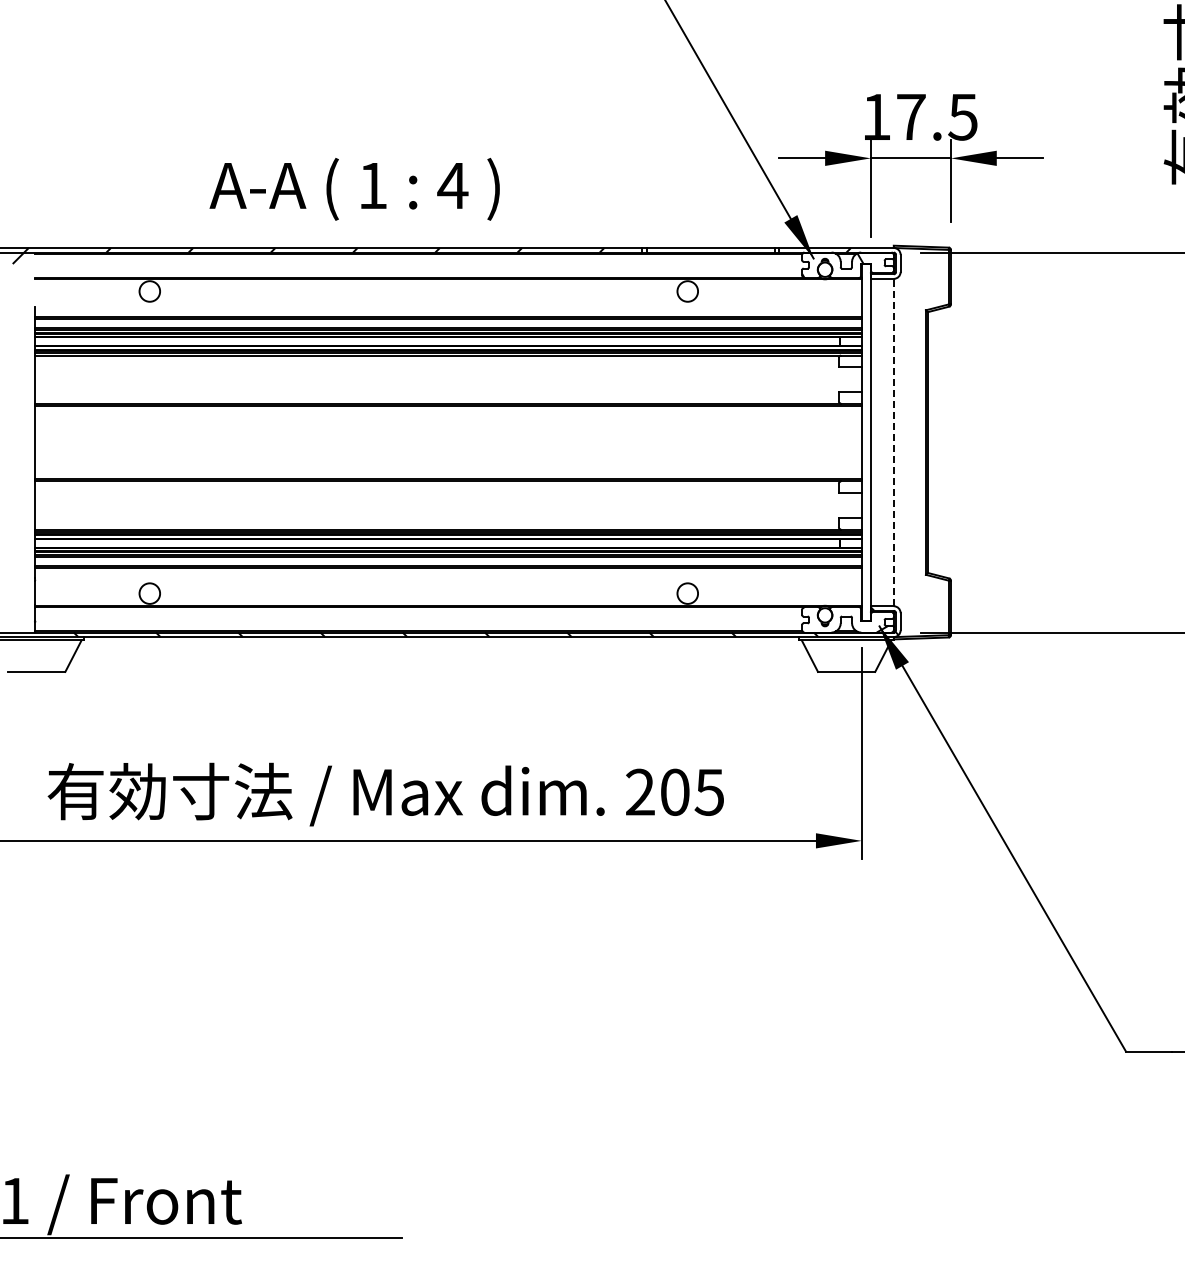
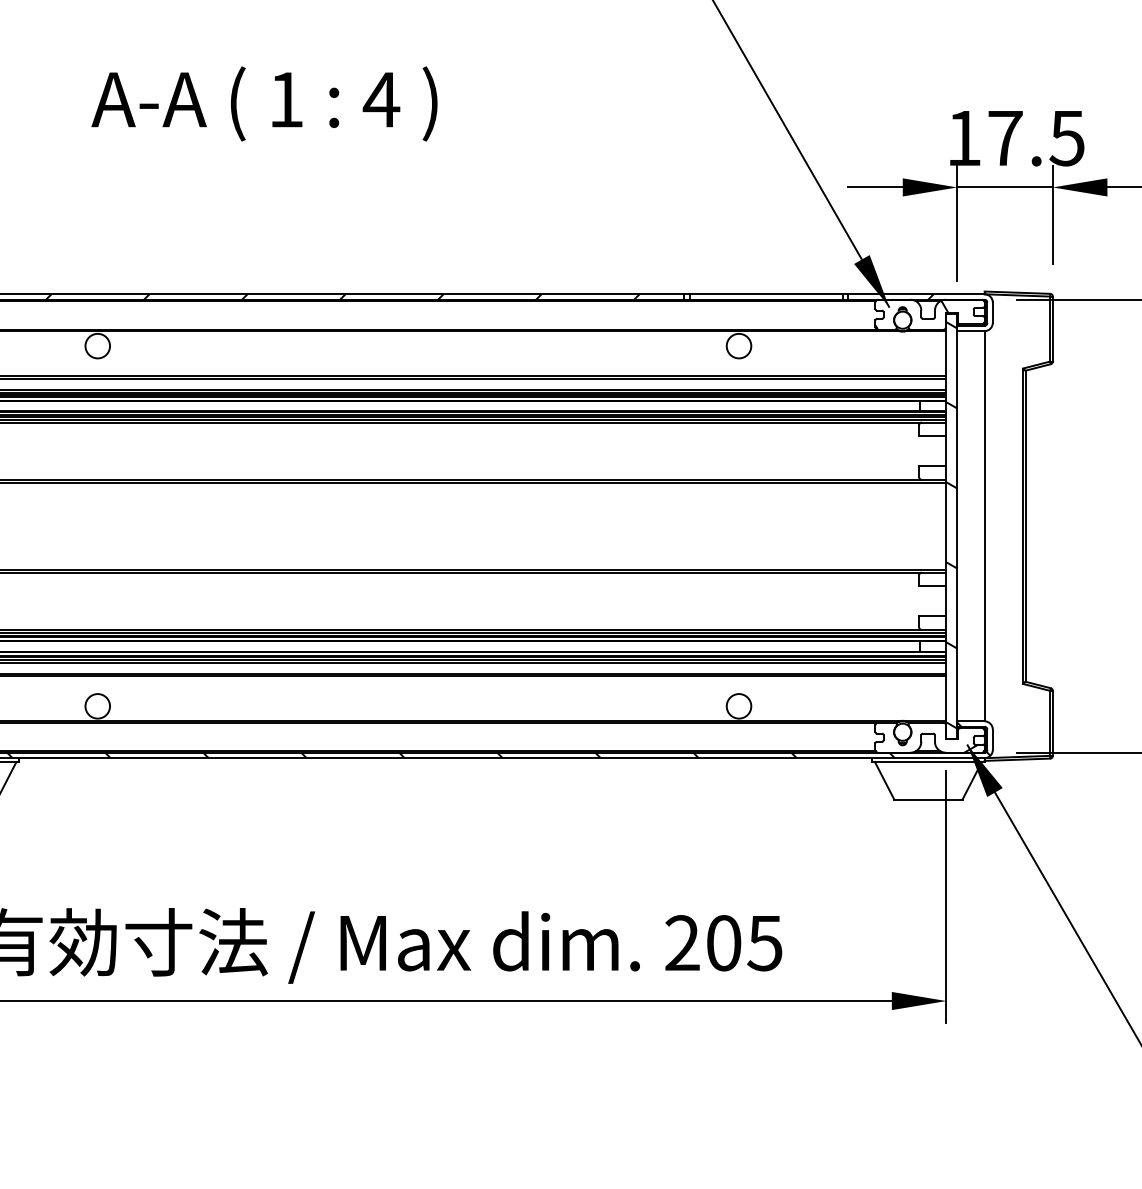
text: (354, 188) -> (264, 102), moved
hatch: (865, 441) -> (950, 524), added
line: (893, 442) -> (984, 526), dashed -> solid

